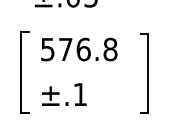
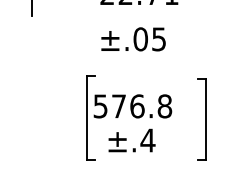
text: (78, 49) -> (132, 106), moved
part: (144, 74) -> (201, 119), moved
text: (79, 94) -> (147, 140), ±.1 -> ±.4

